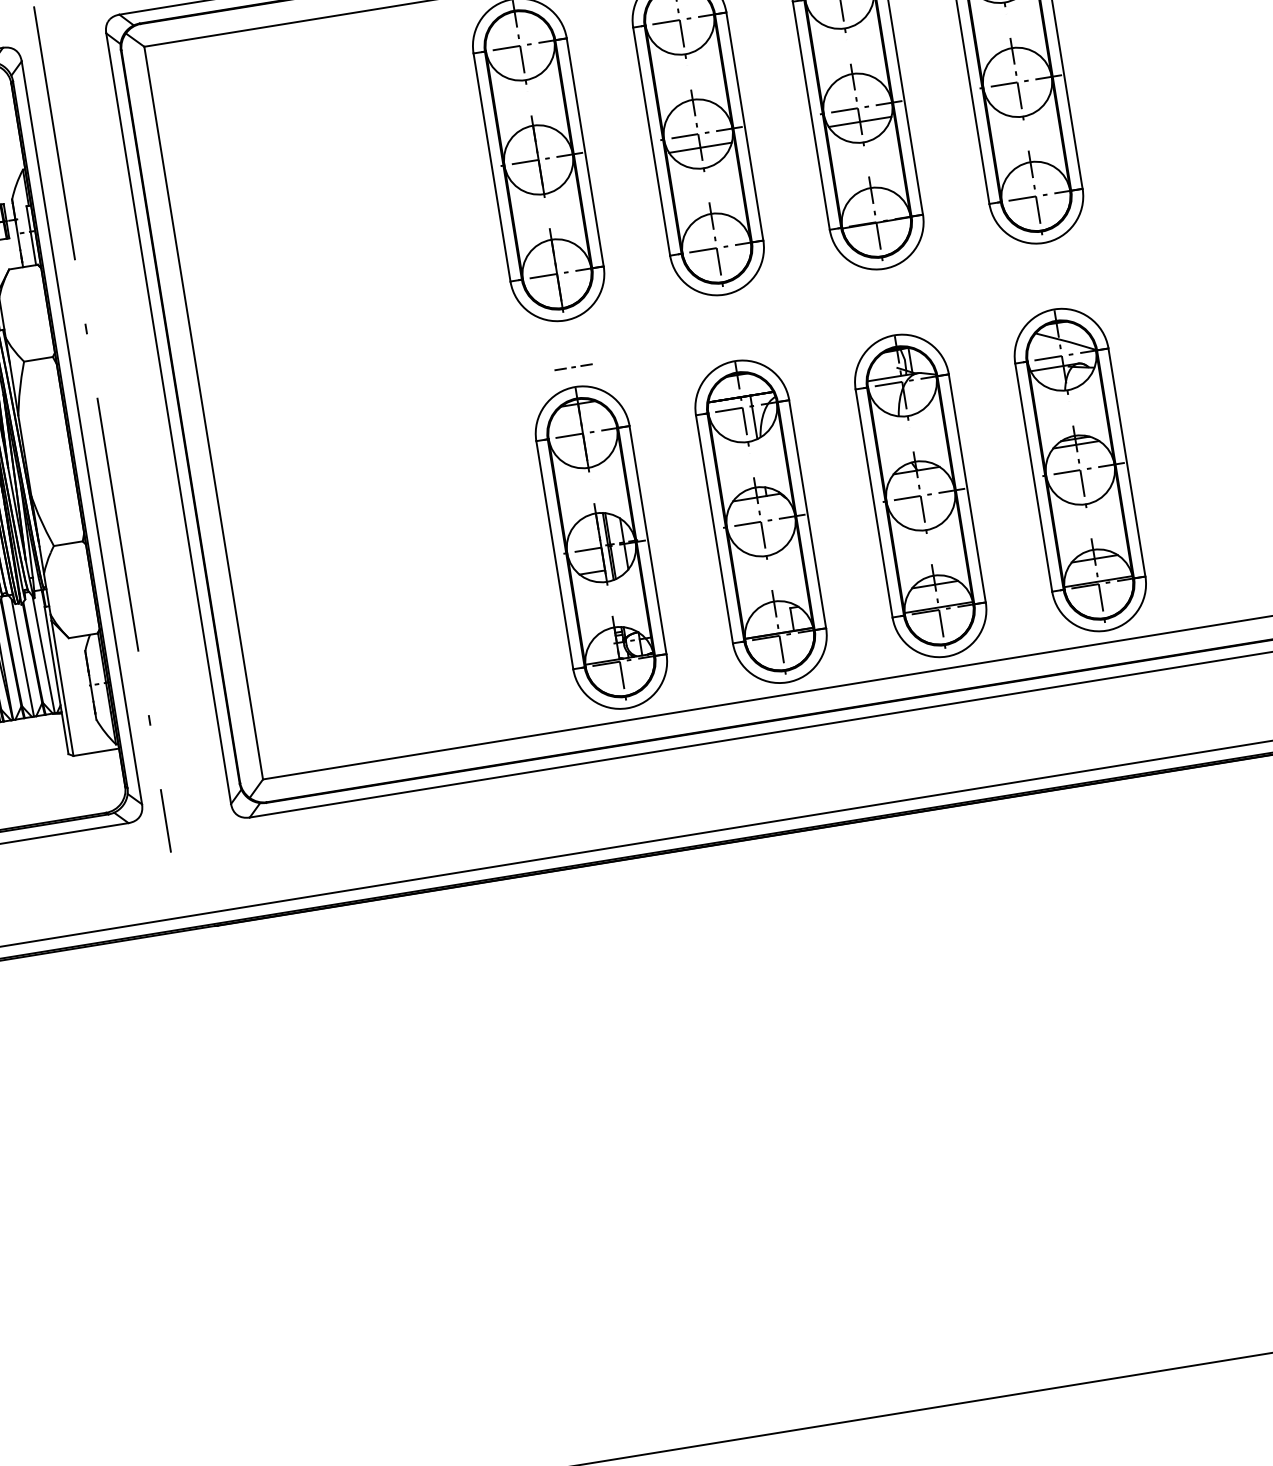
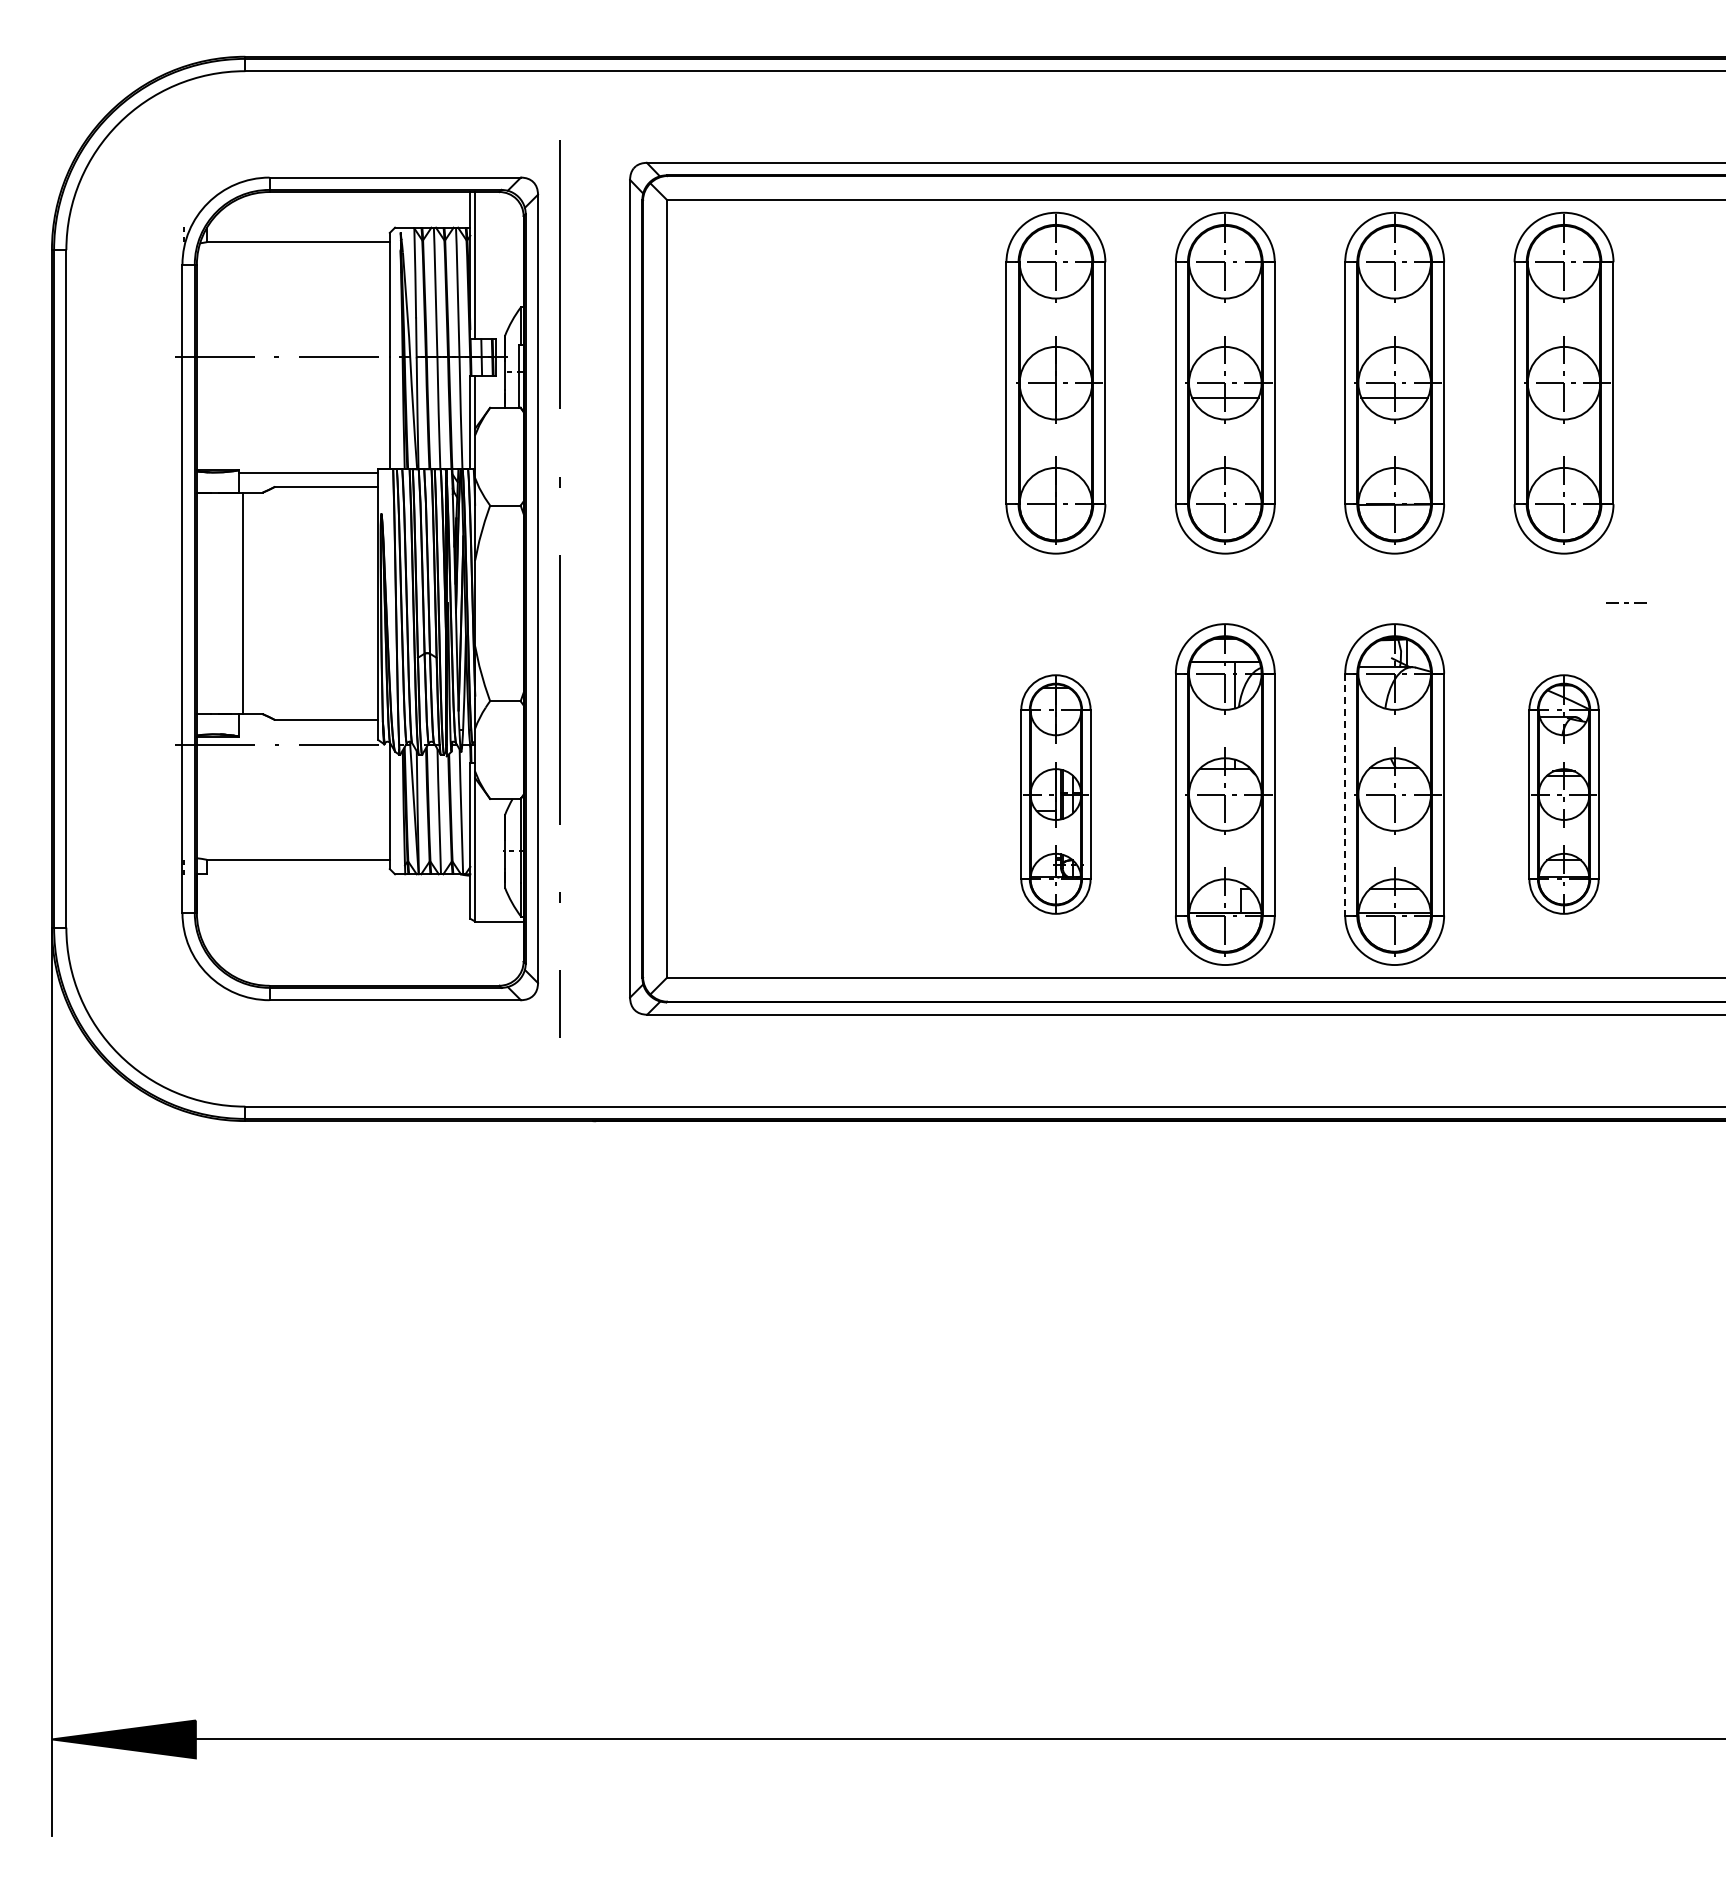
line: (573, 366) -> (1626, 602), moved
part: (1079, 470) -> (1563, 794), size x0.7
line: (874, 503) -> (1345, 794), solid -> dashed
part: (601, 547) -> (1055, 794), size x0.7

